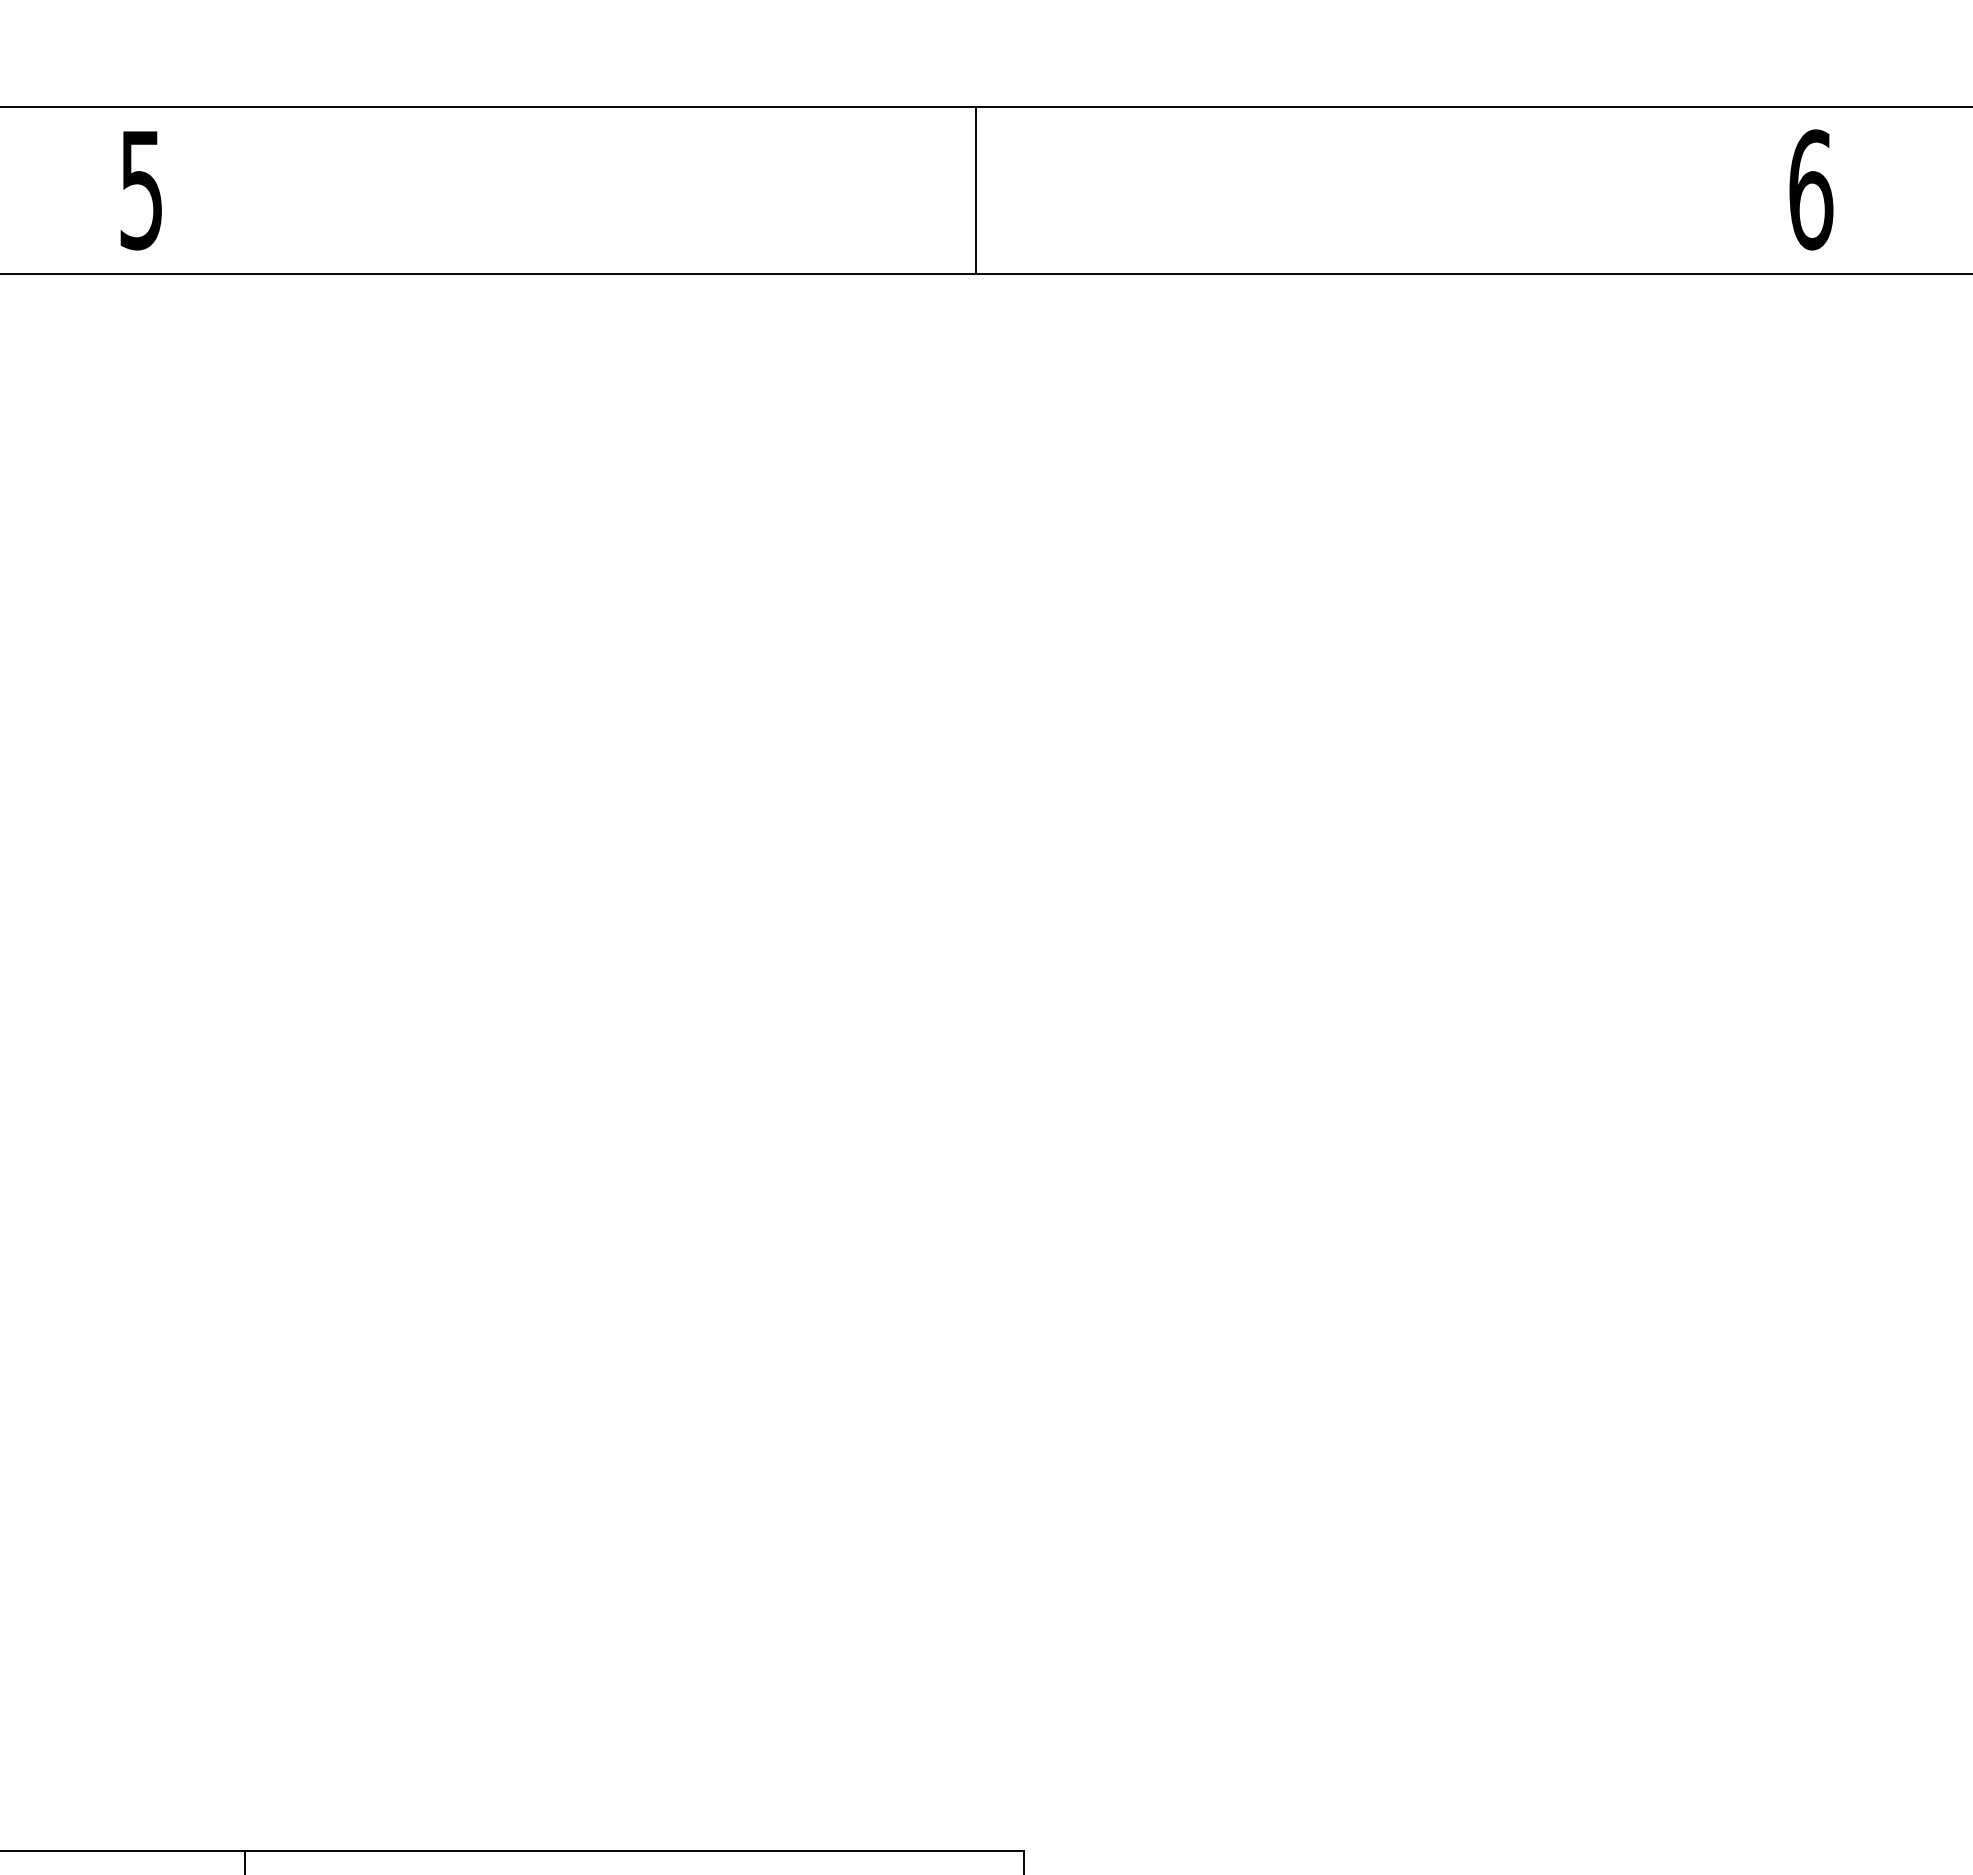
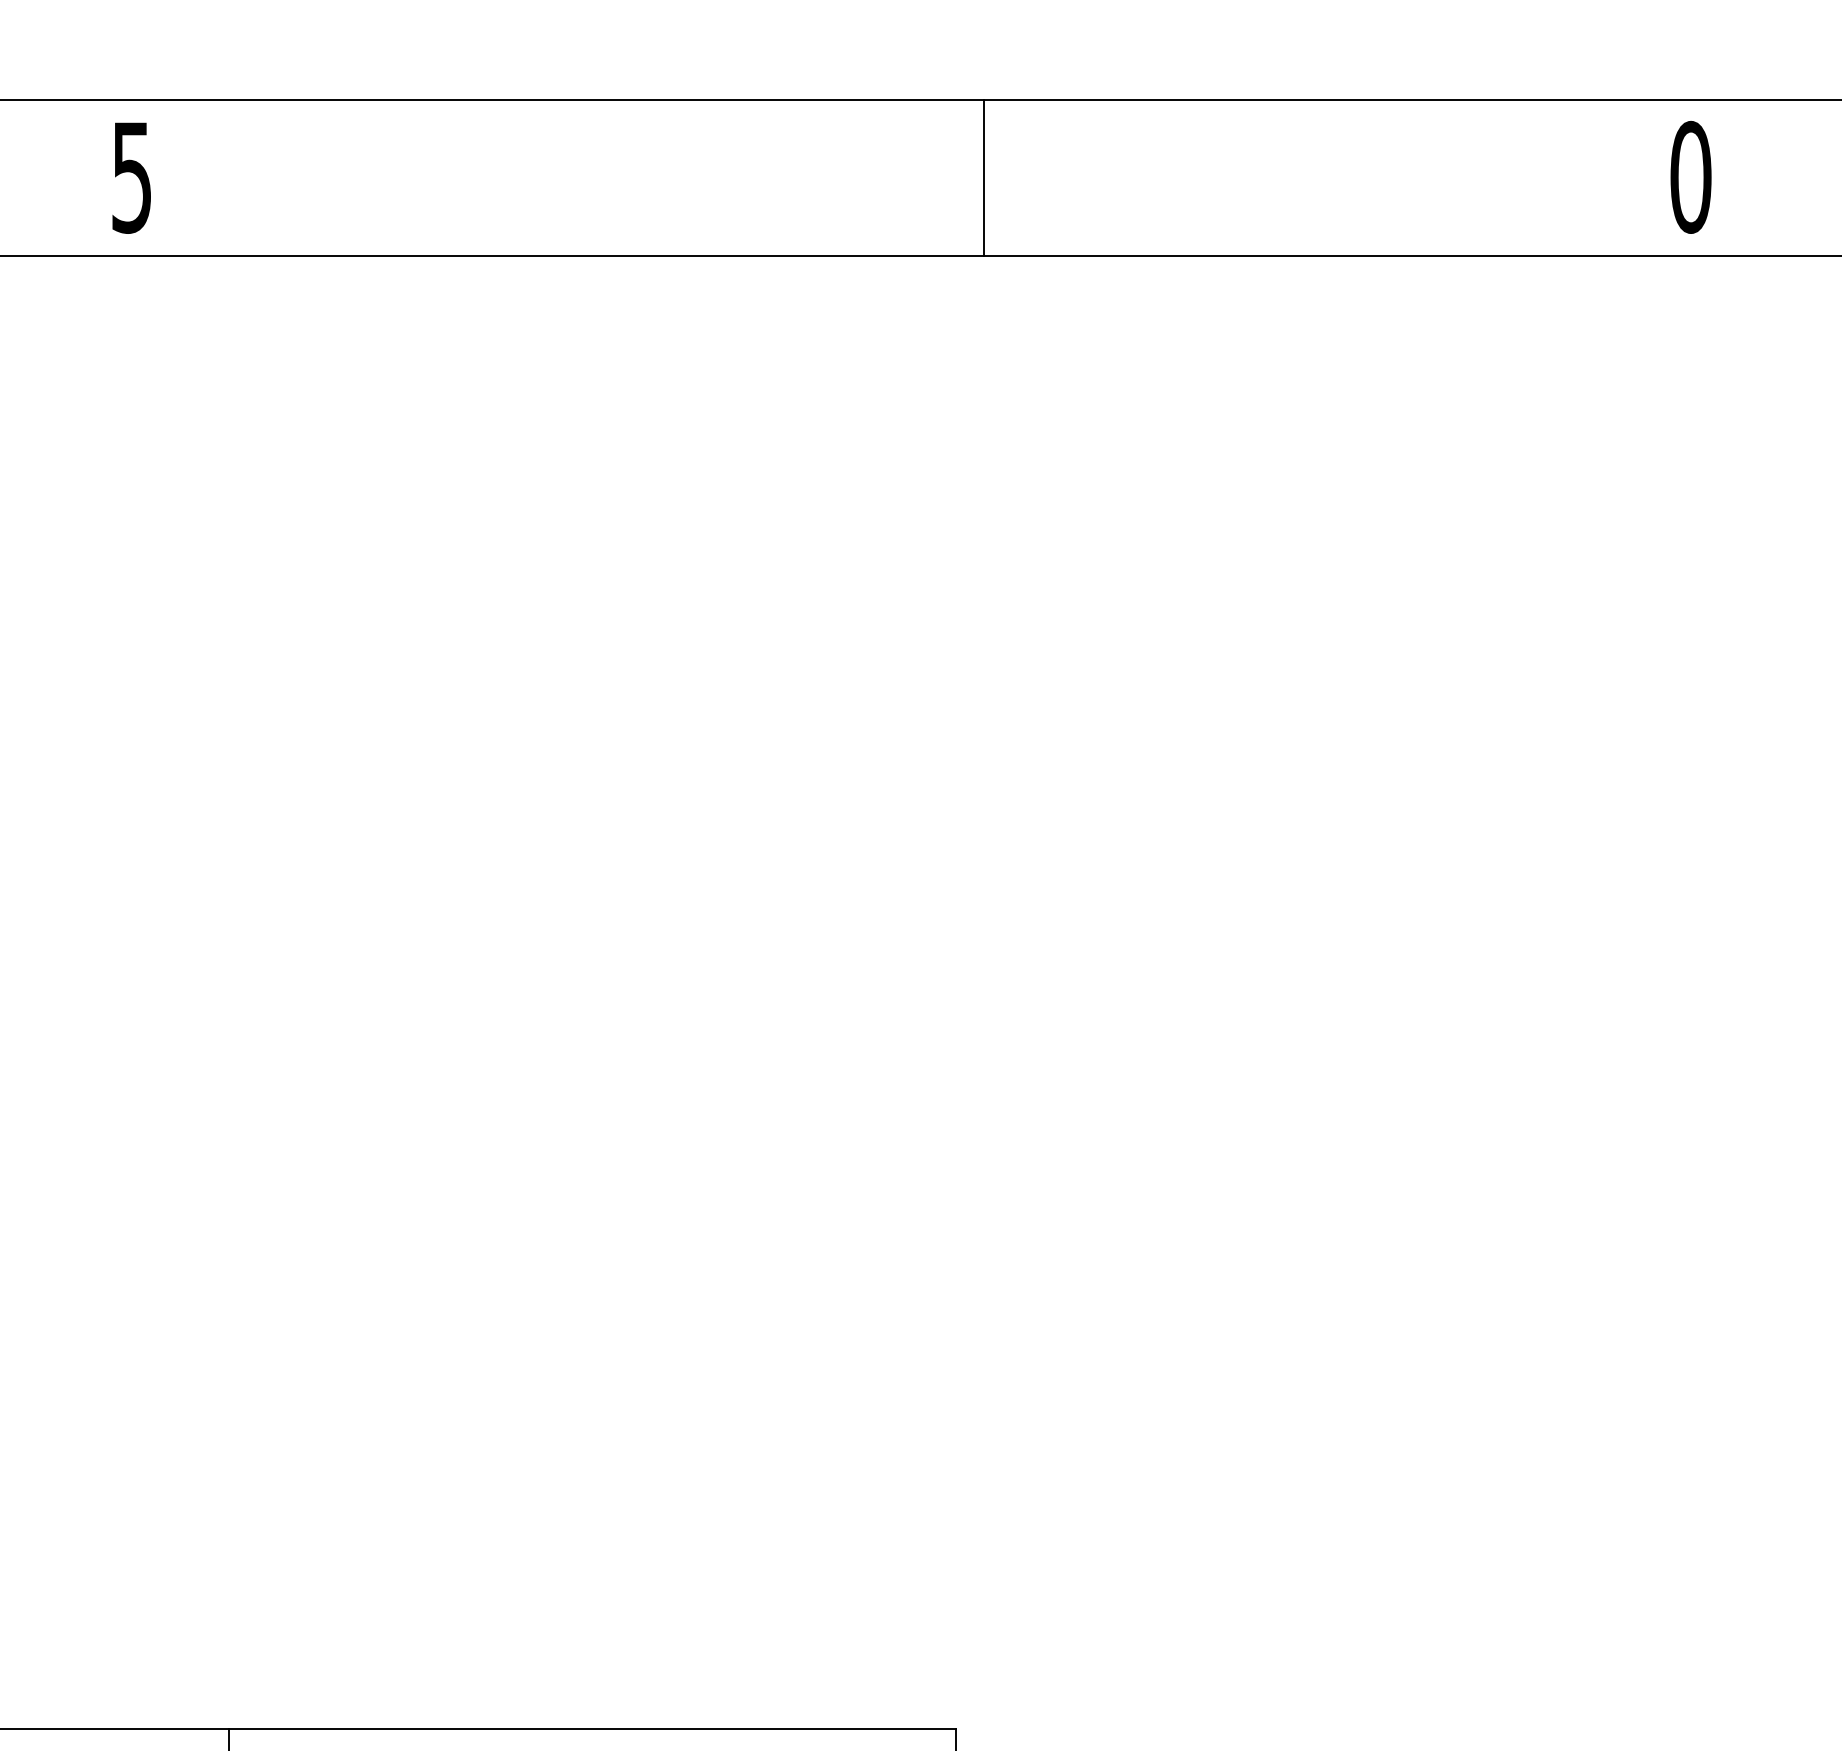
line: (976, 189) -> (984, 177), moved
text: (1811, 189) -> (1691, 177), 6 -> 0

